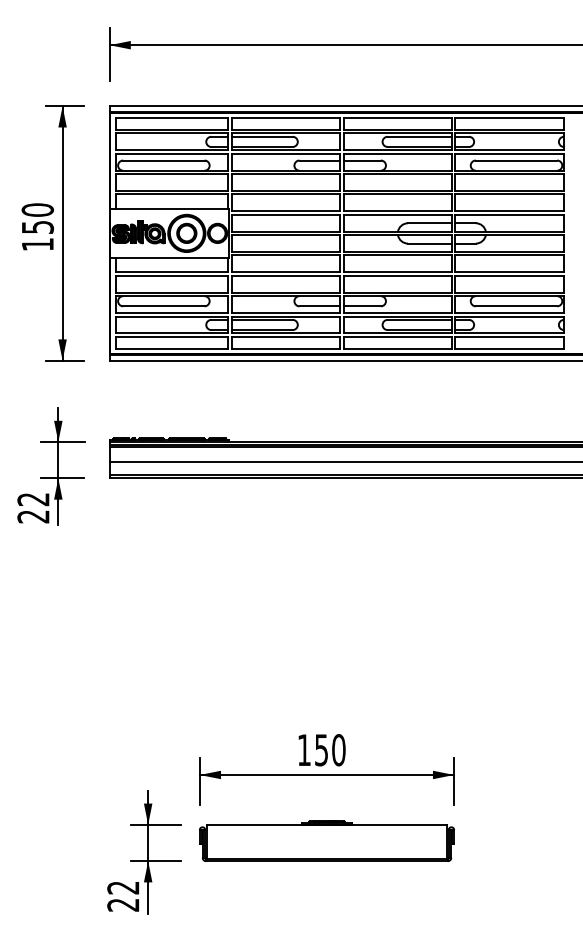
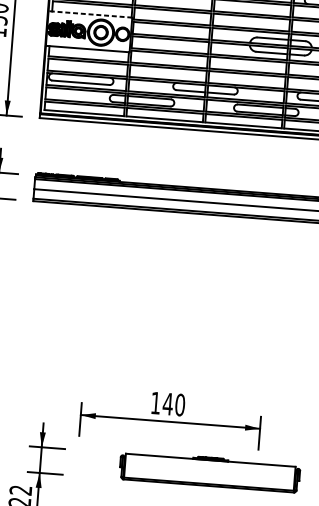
line: (169, 208) -> (90, 14), solid -> dashed
text: (321, 750) -> (167, 404), 150 -> 140
part: (326, 841) -> (209, 472), moved

